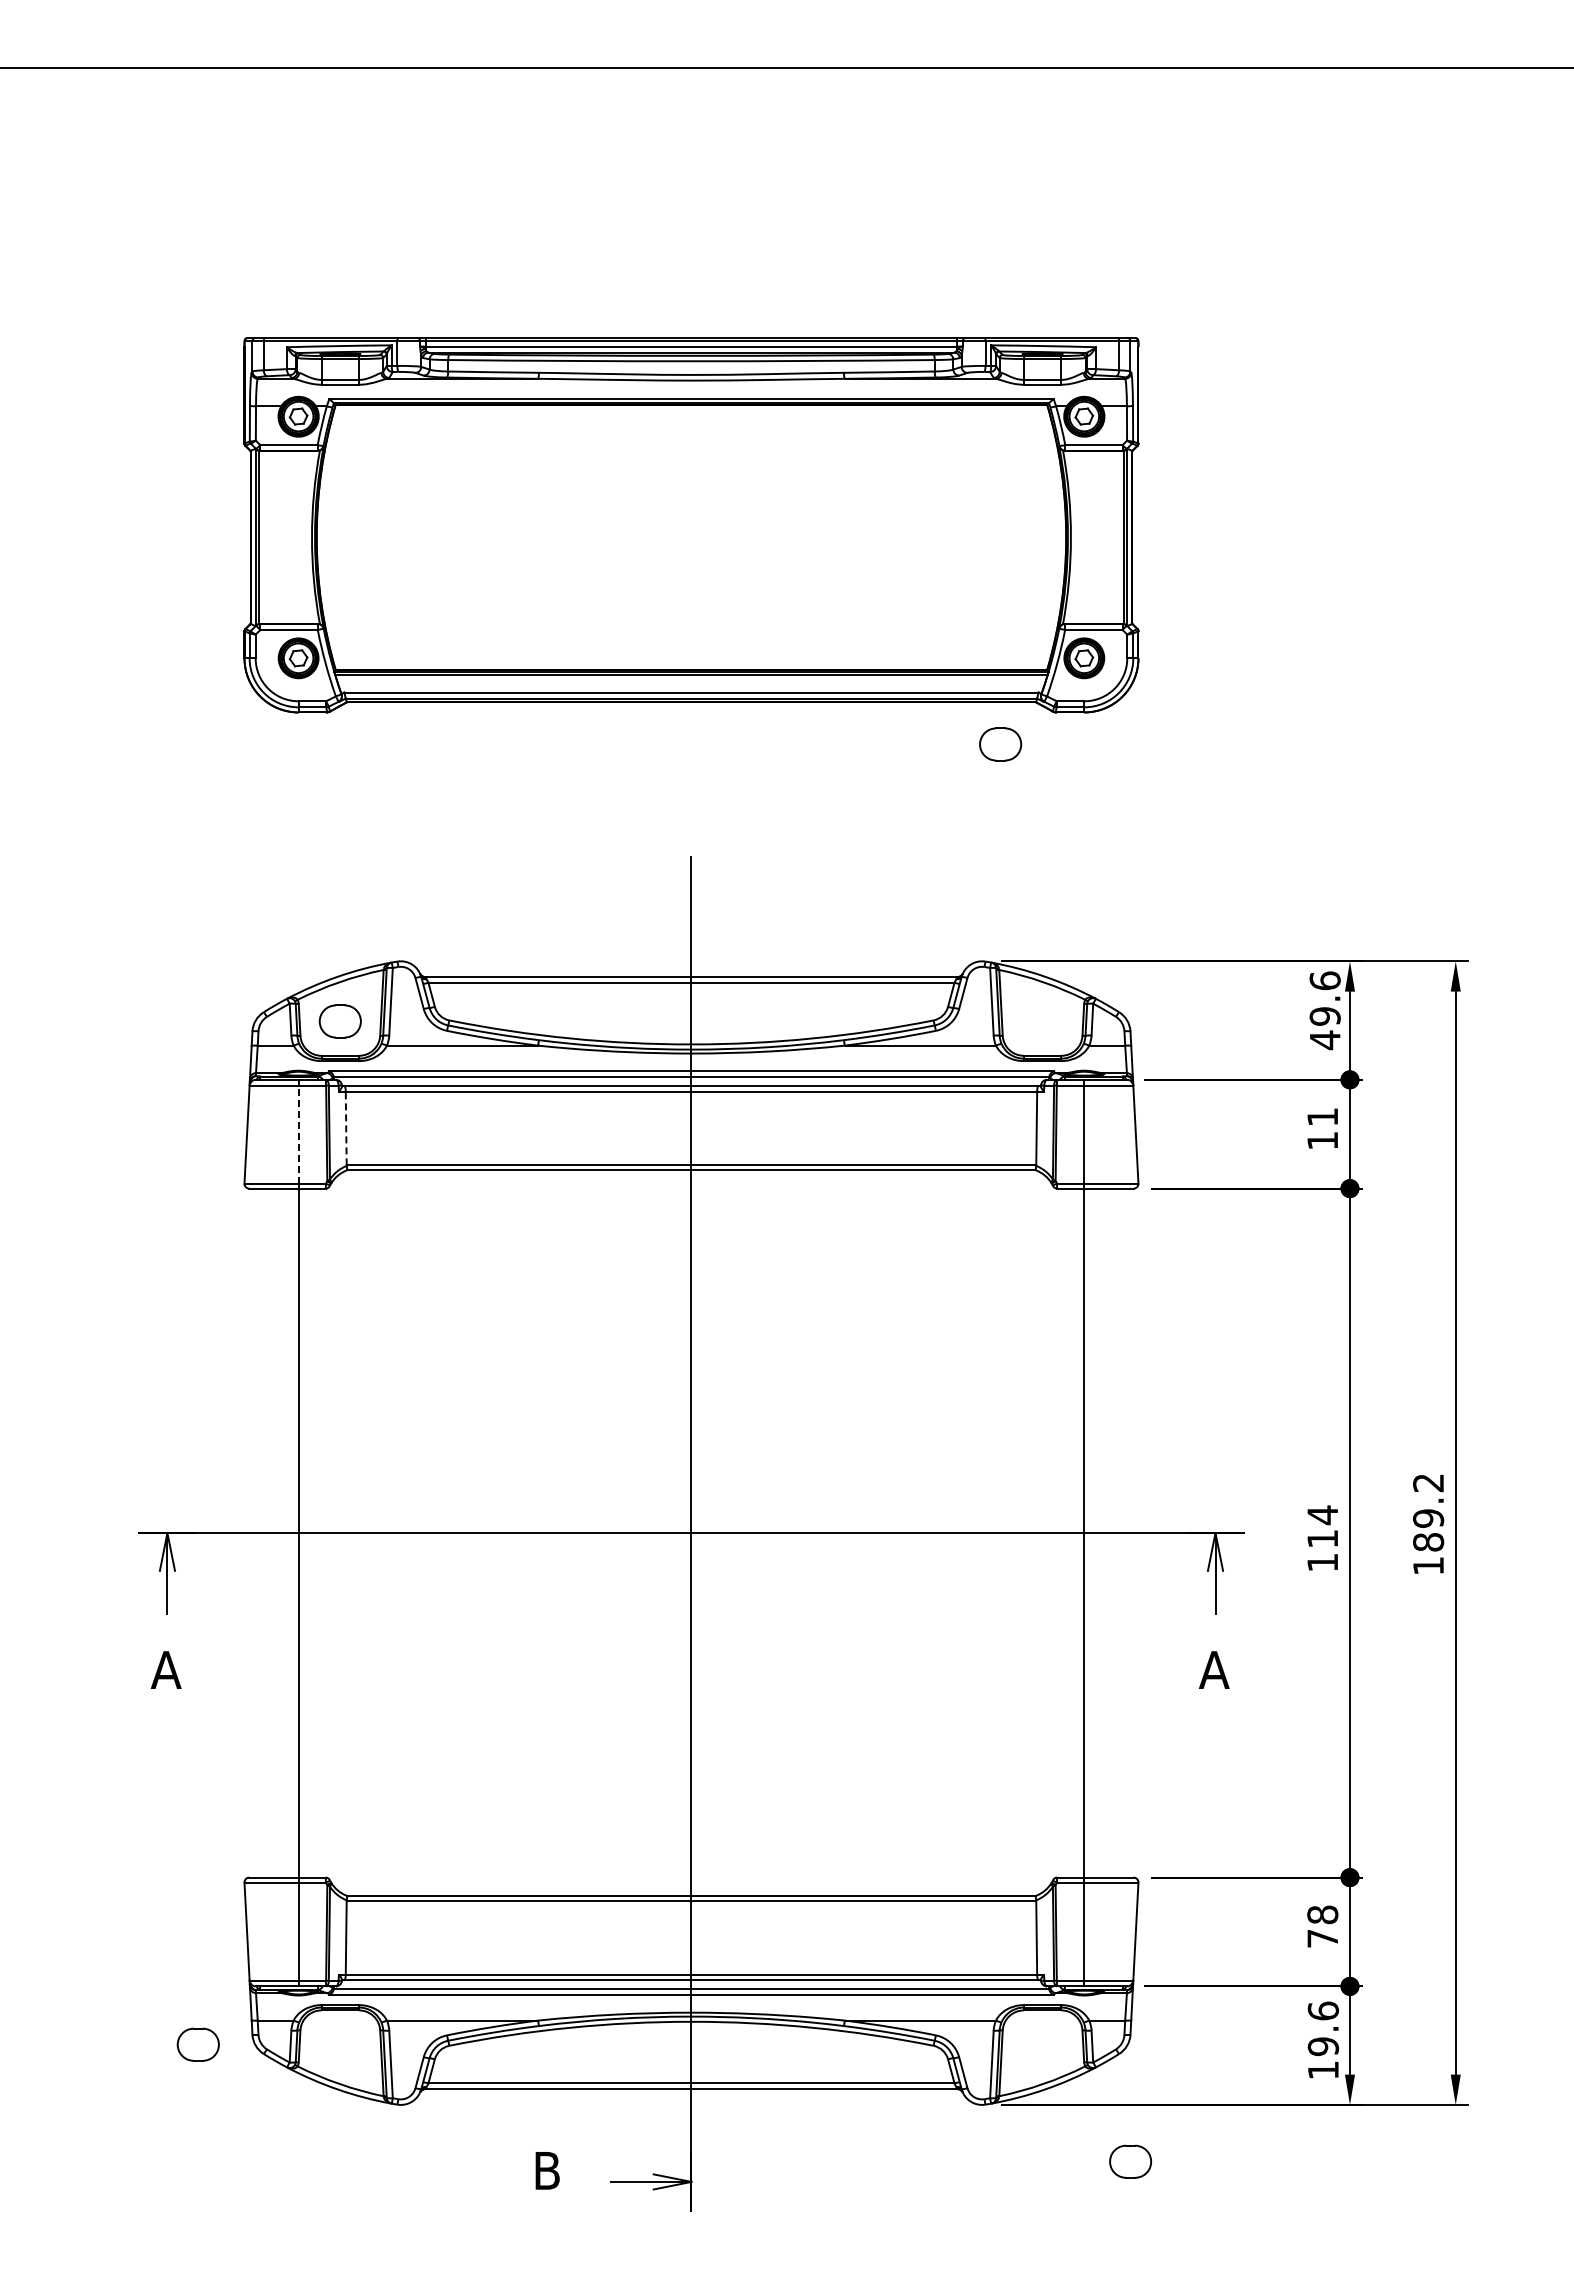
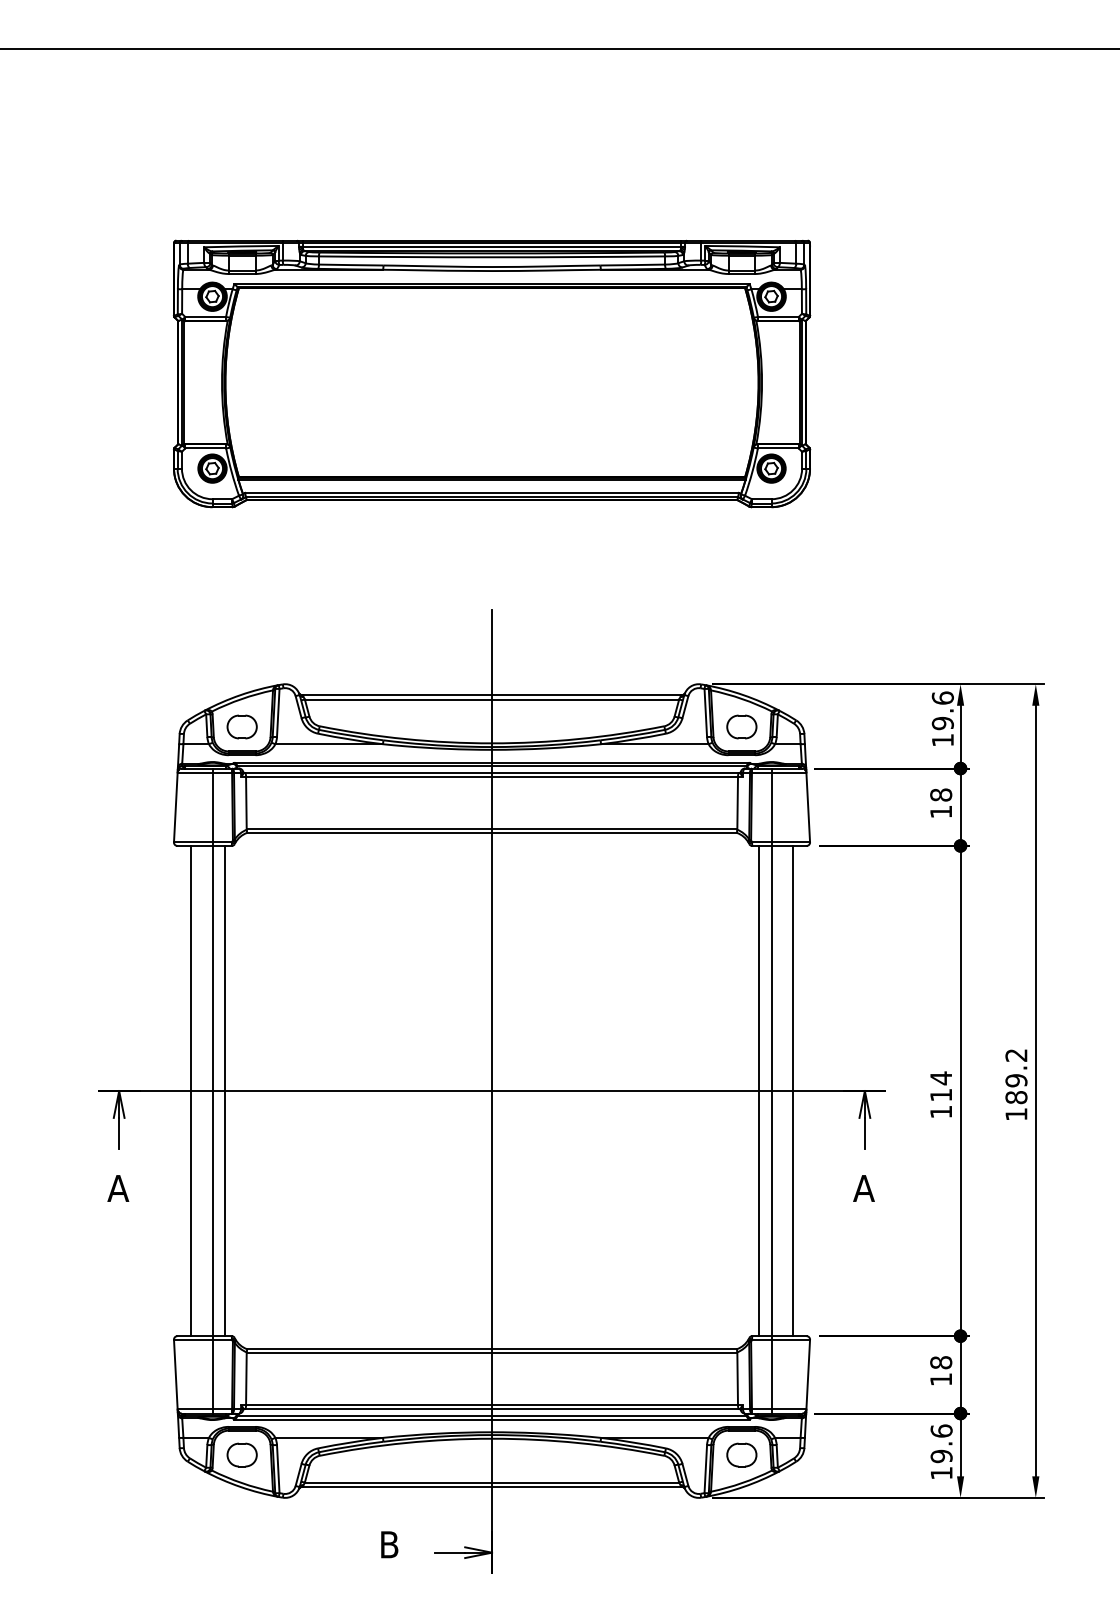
part: (1000, 744) -> (741, 727), moved
text: (1325, 1040) -> (943, 740), 49.6 -> 19.6
text: (1322, 1116) -> (941, 794), 11 -> 18
line: (346, 1128) -> (246, 803), dashed -> solid
line: (298, 1134) -> (212, 807), dashed -> solid
line: (268, 1532) -> (191, 1090), added
line: (316, 1532) -> (225, 1090), added
line: (1066, 1532) -> (758, 1090), added
line: (1114, 1532) -> (793, 1090), added
text: (1322, 1938) -> (941, 1379), 78 -> 18
part: (197, 2044) -> (241, 1454), moved
part: (1130, 2161) -> (741, 1454), moved

